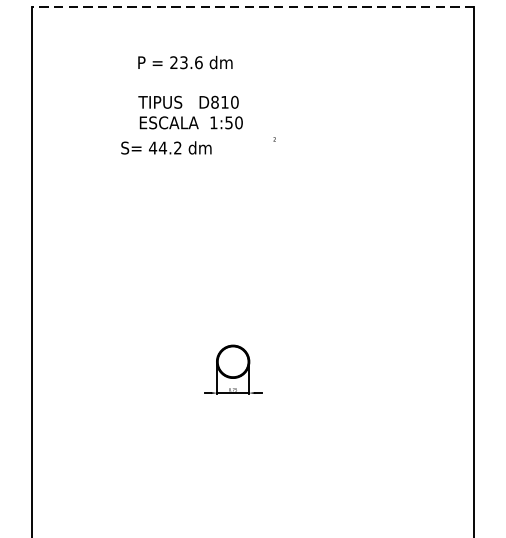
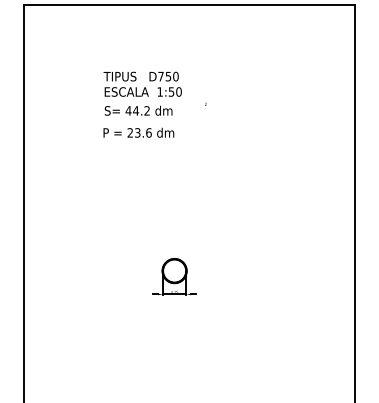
line: (253, 7) -> (189, 5), dashed -> solid
text: (184, 62) -> (138, 132), moved
text: (219, 102) -> (164, 76), D810 -> D750
text: (166, 147) -> (138, 110), moved

